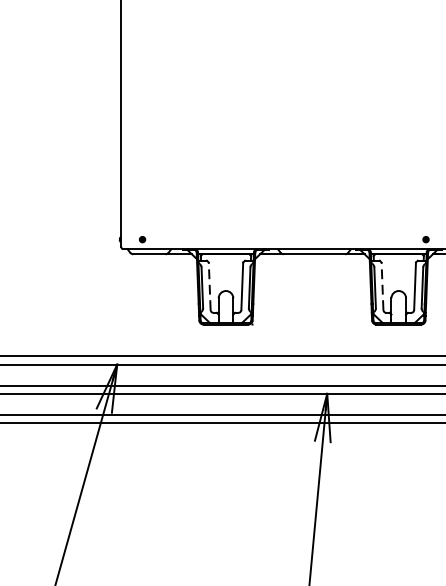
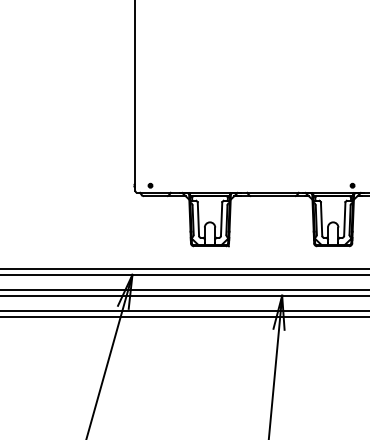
line: (209, 286) -> (198, 219), dashed -> solid
line: (382, 286) -> (321, 219), dashed -> solid

